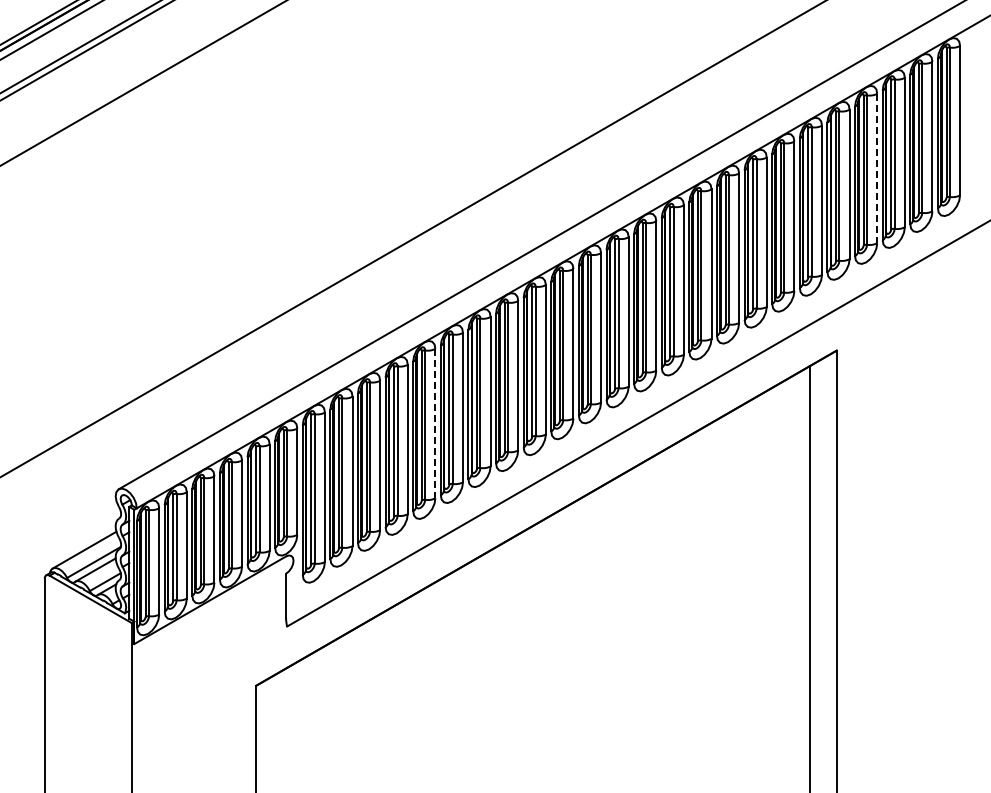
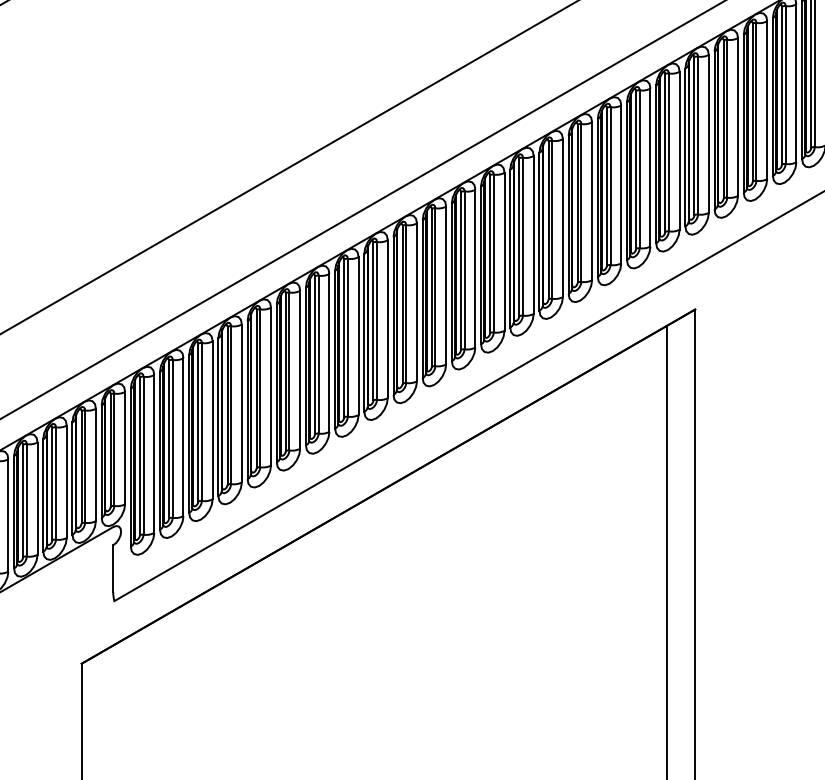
line: (877, 168) -> (738, 117), dashed -> solid
line: (435, 423) -> (271, 386), dashed -> solid

